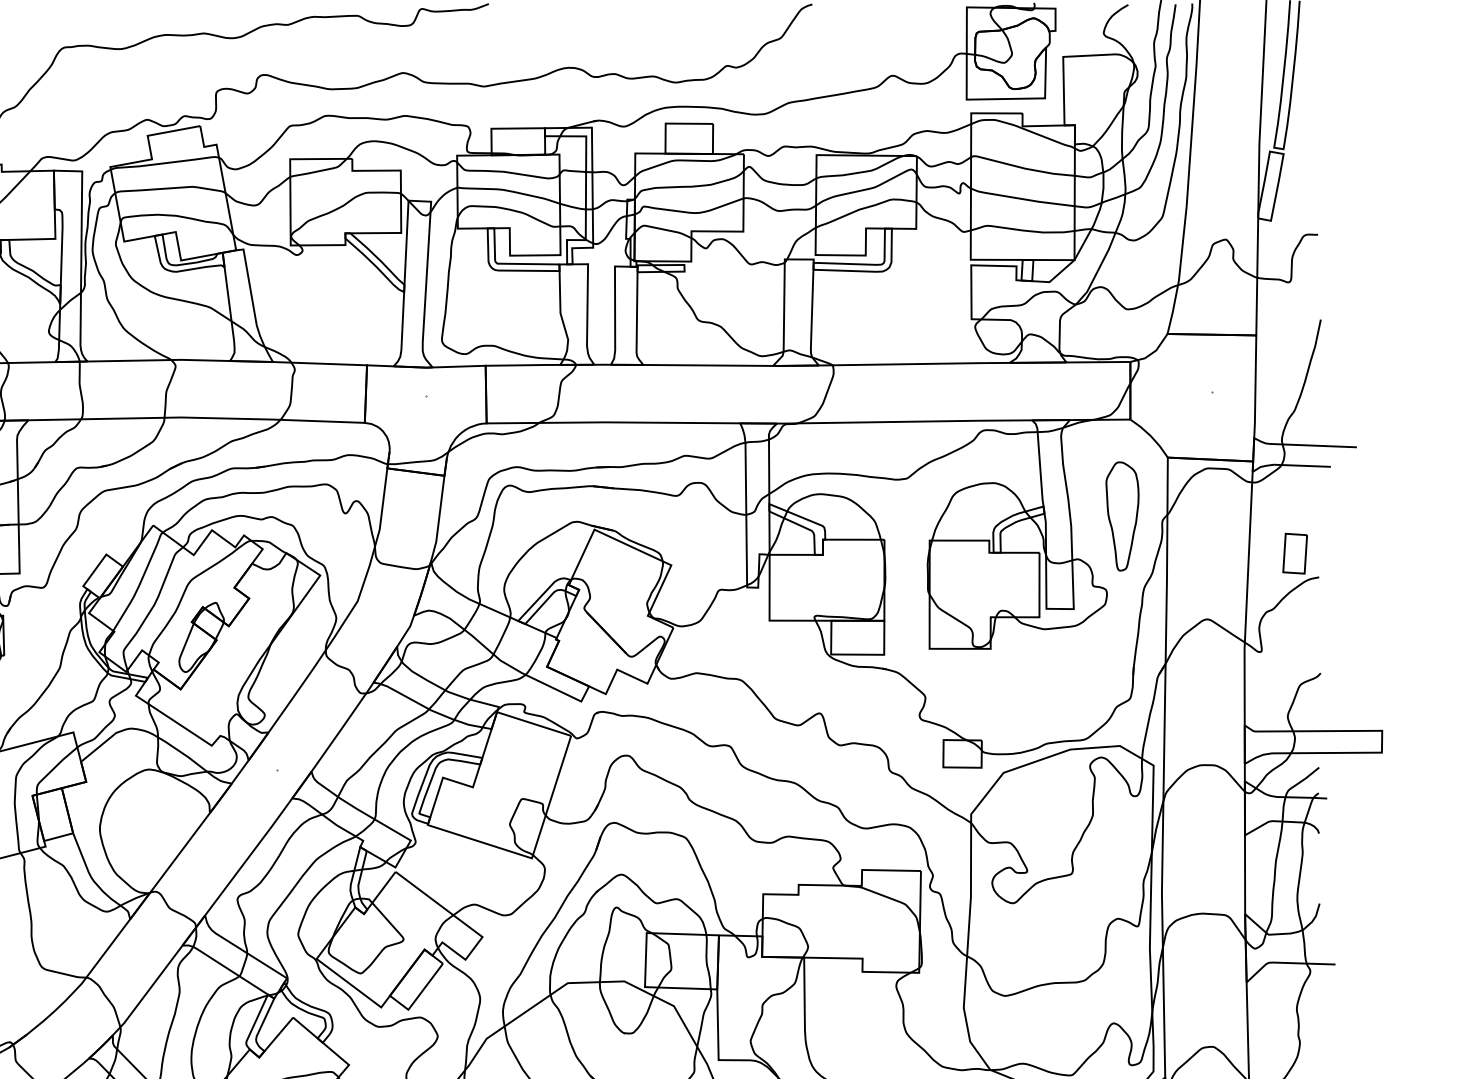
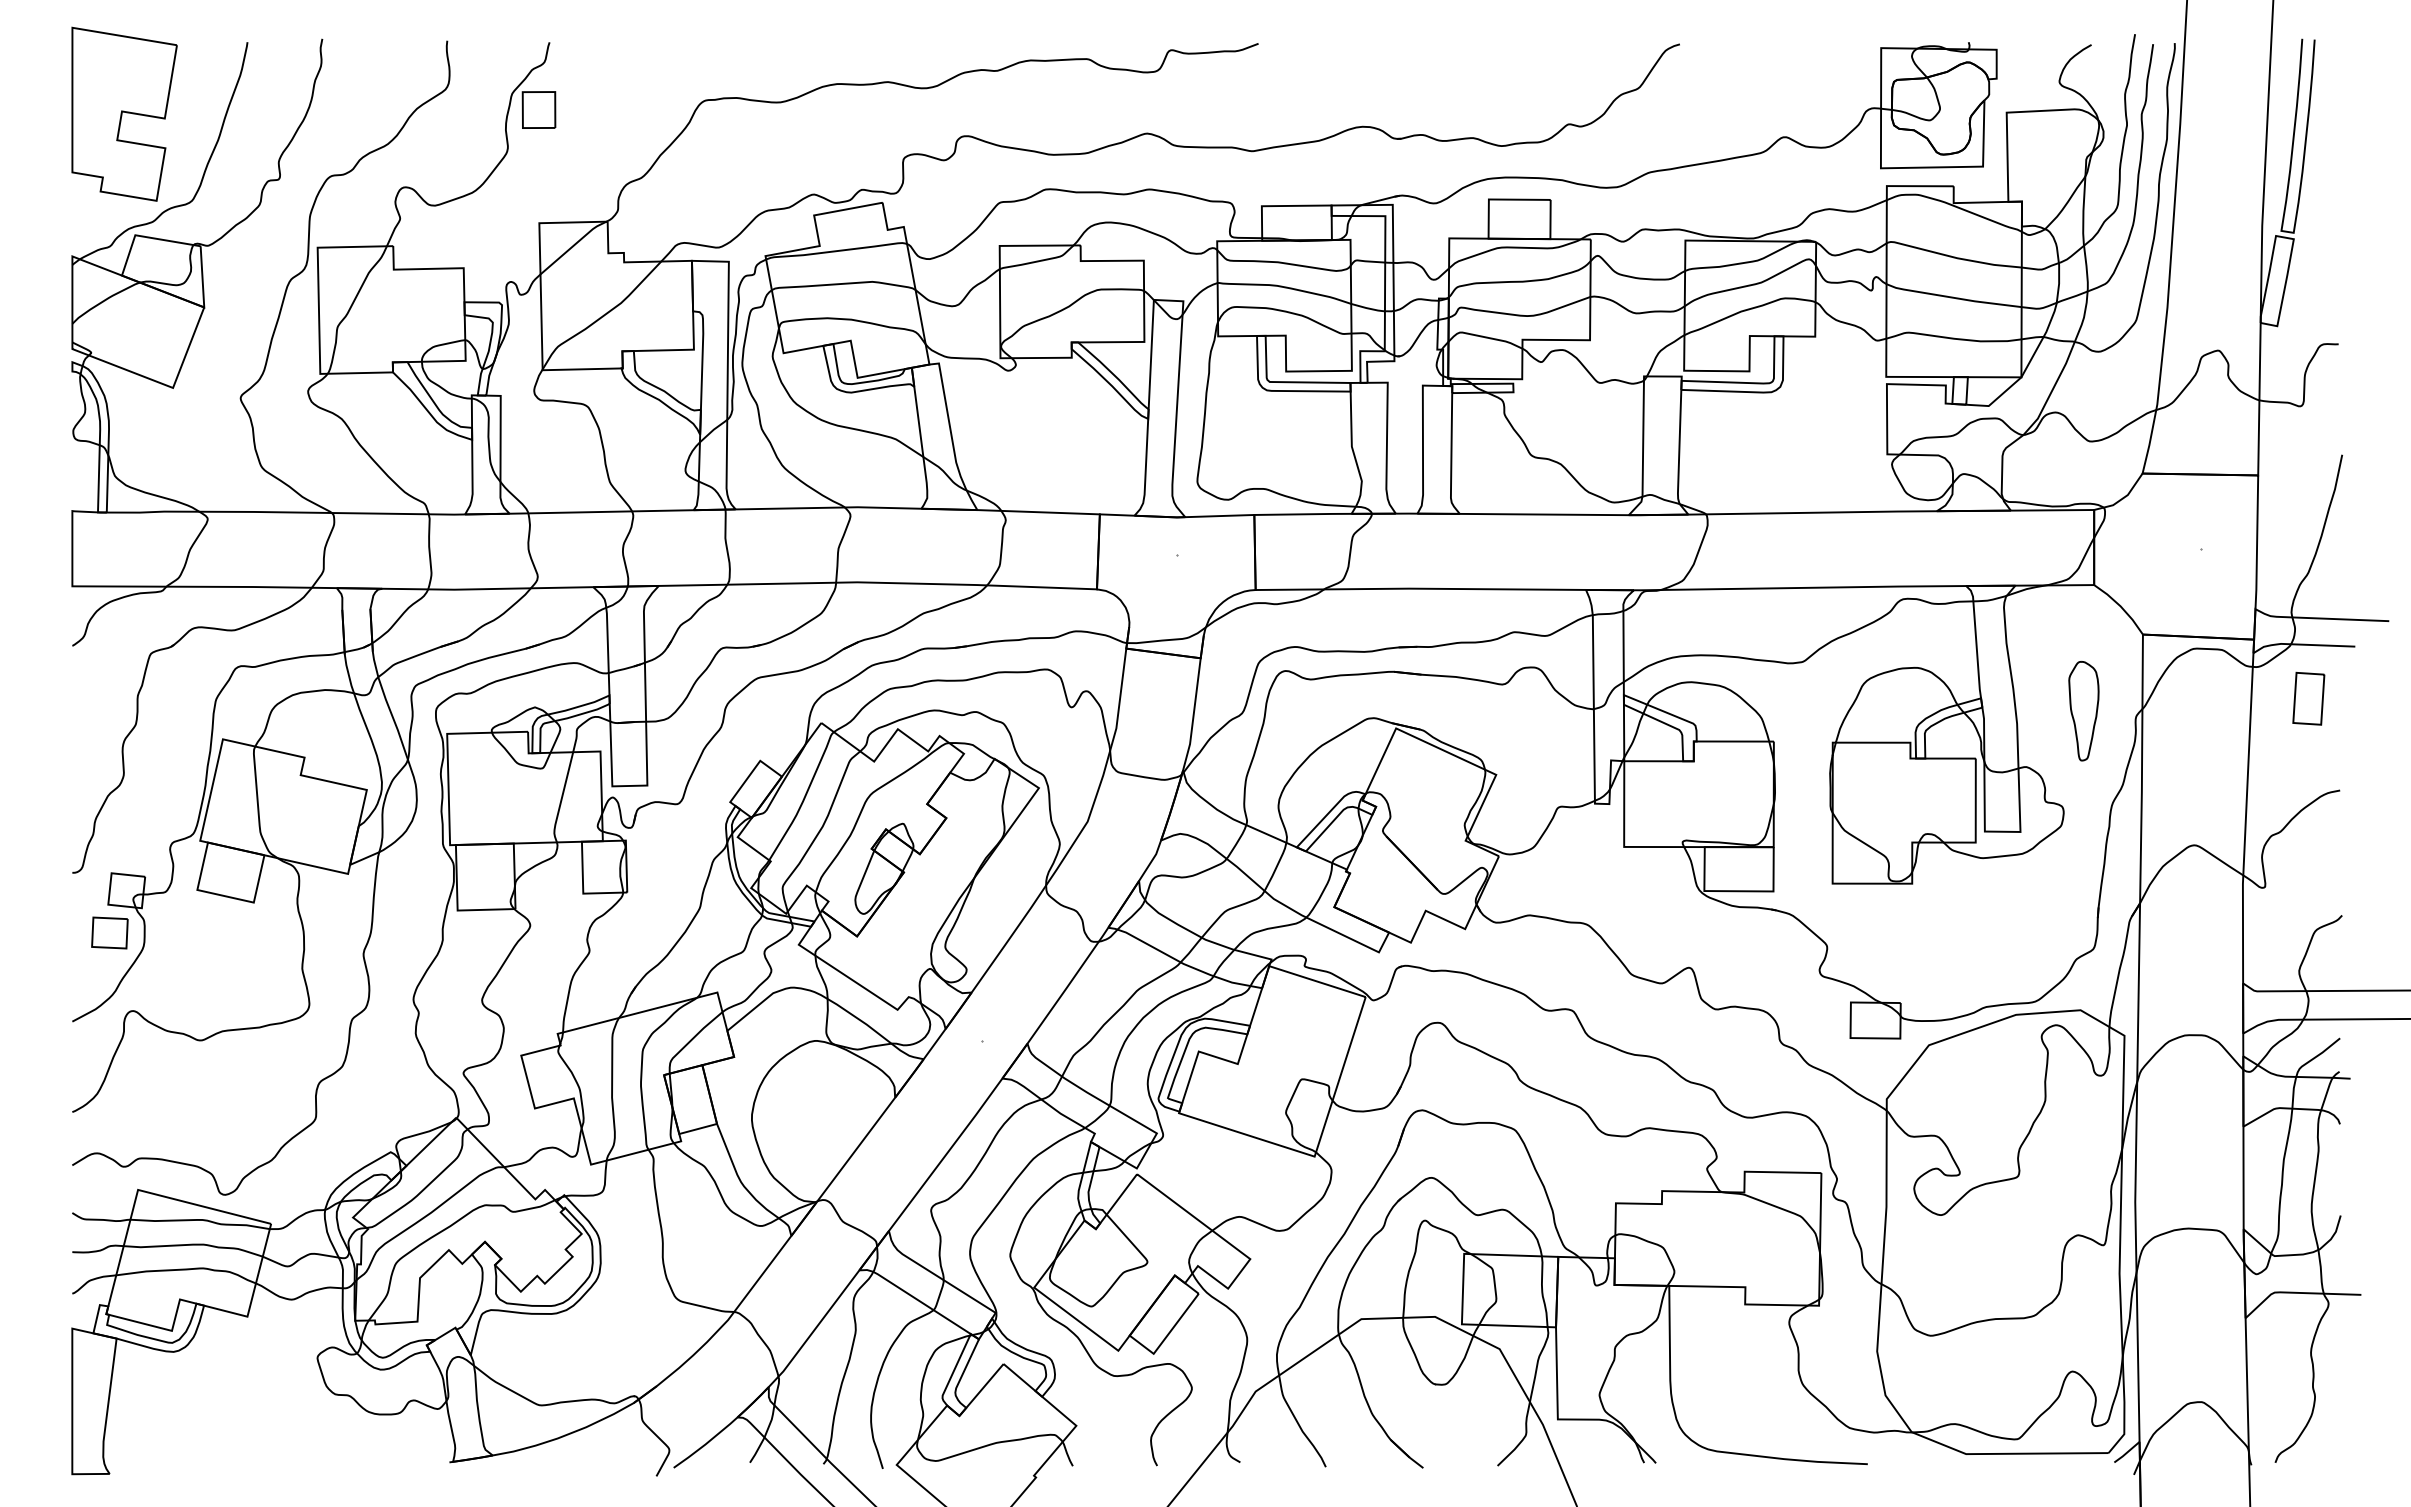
part: (1122, 515) -> (2083, 710), size x0.7
part: (1294, 553) -> (2308, 698), moved

